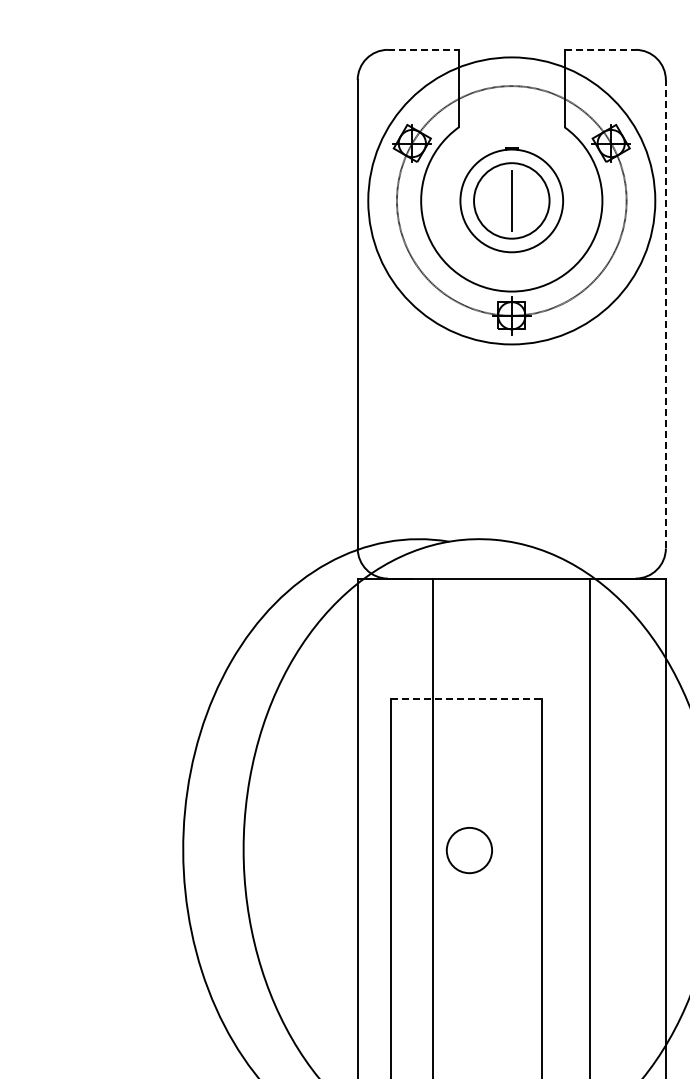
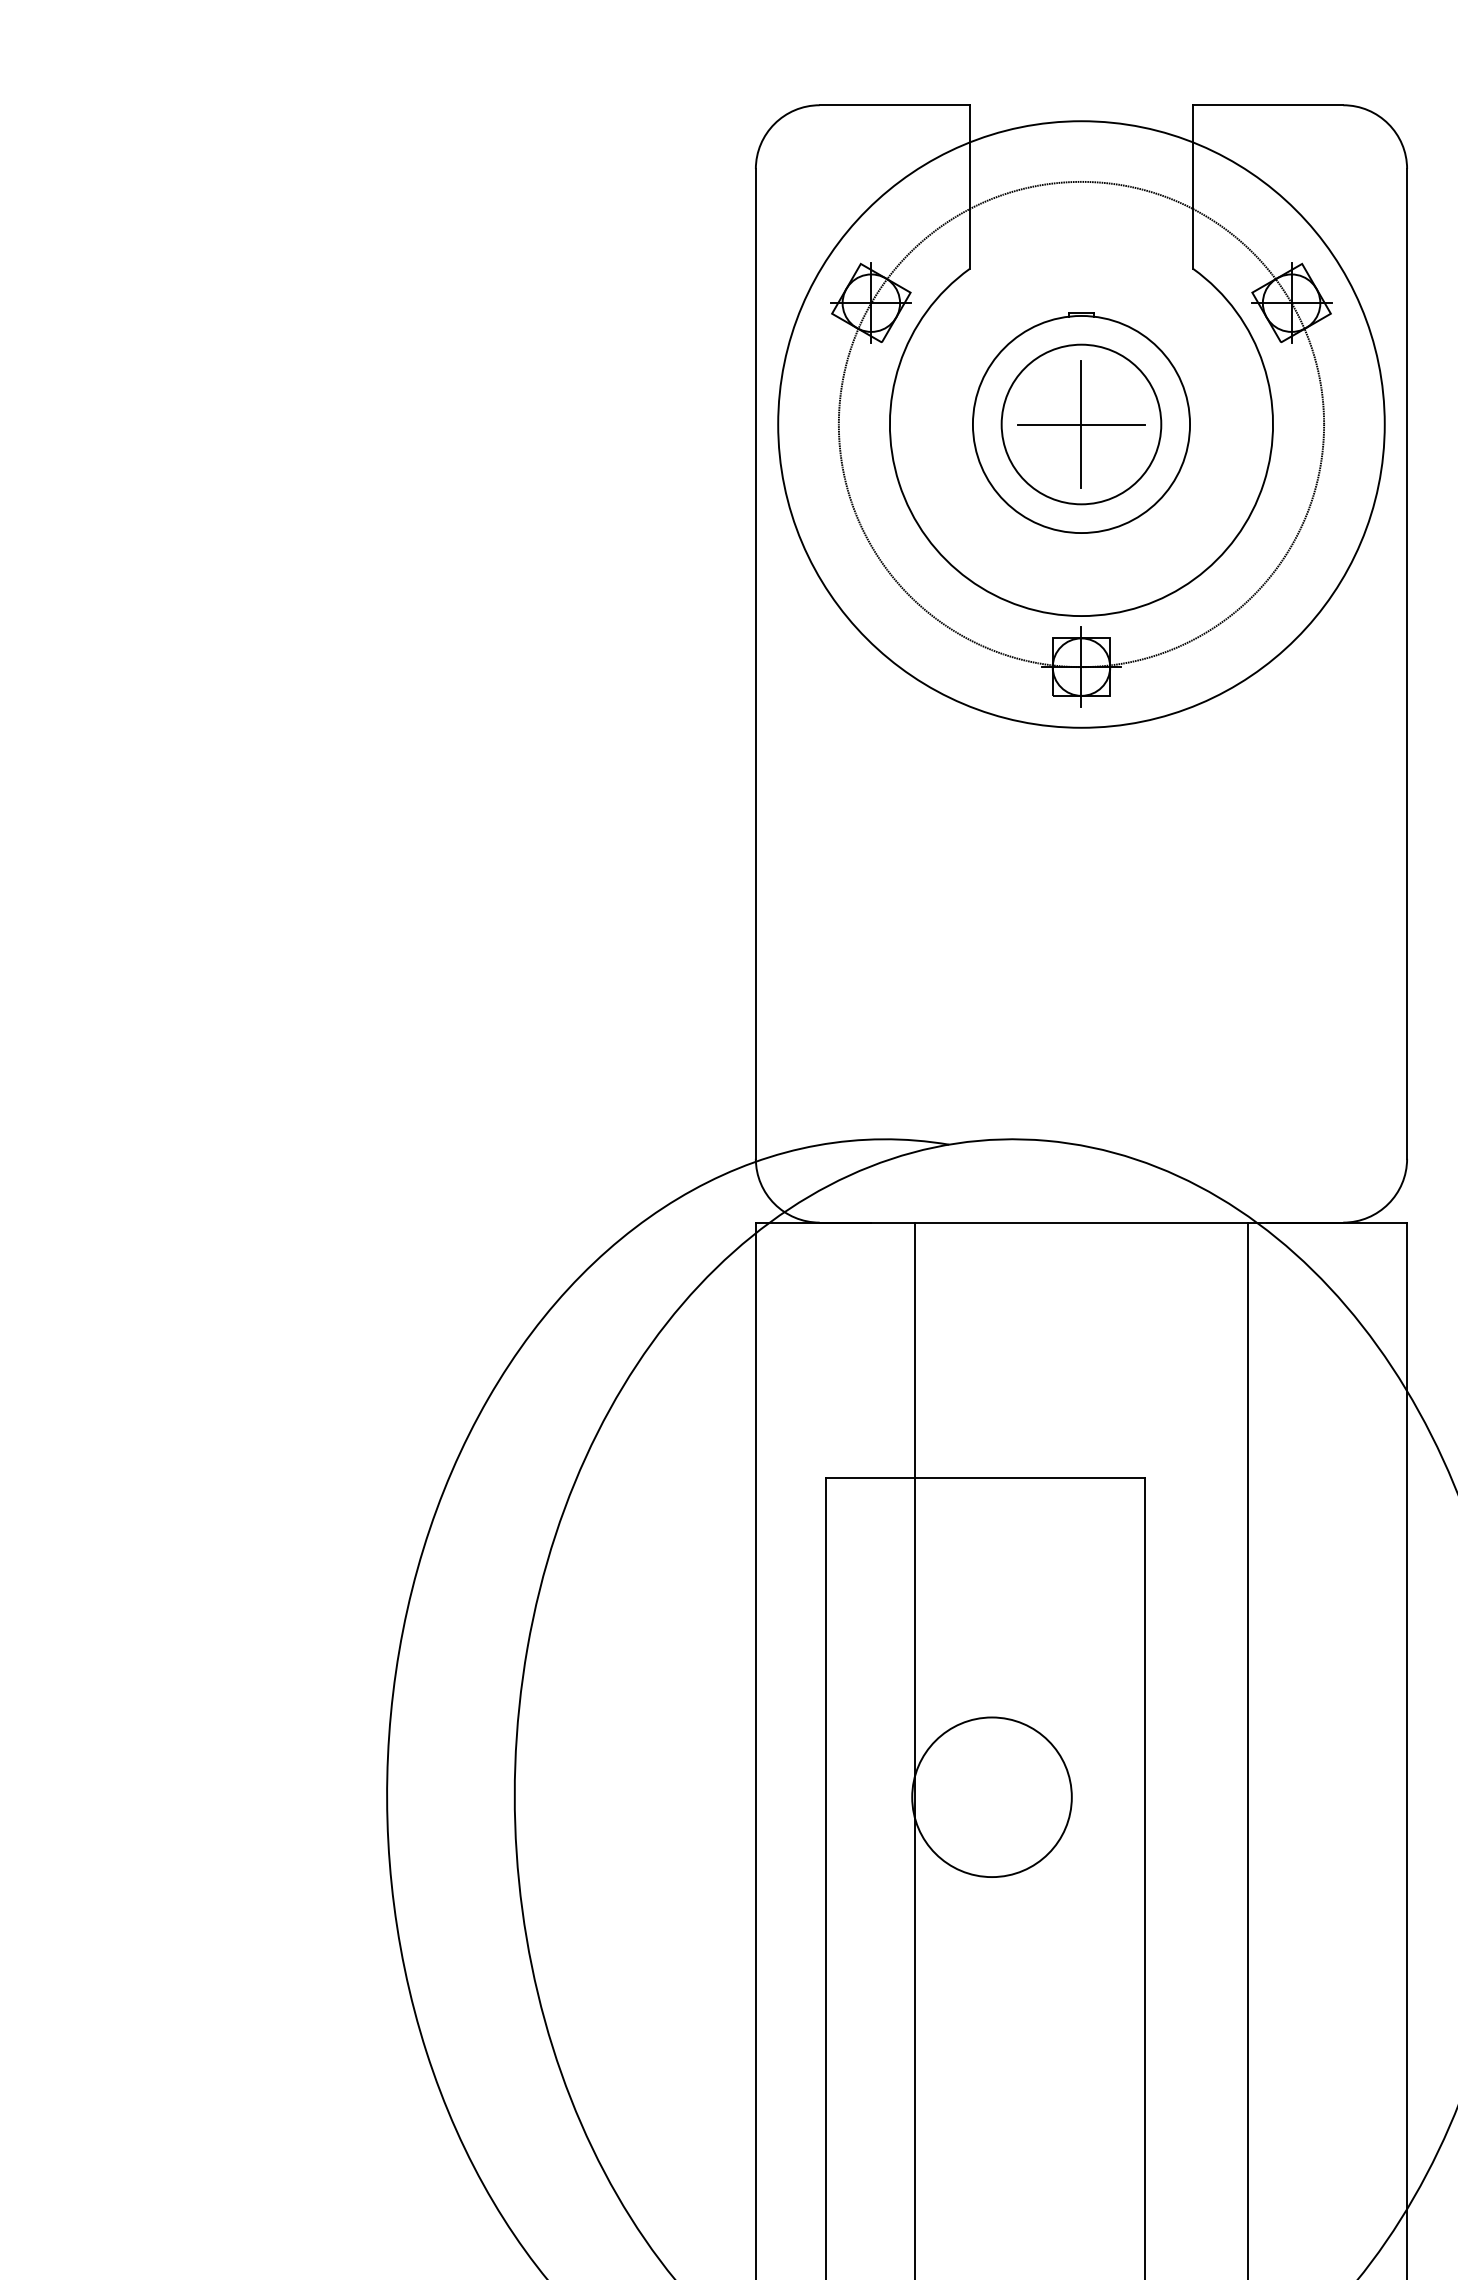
line: (423, 49) -> (894, 104), dashed -> solid
line: (600, 49) -> (1268, 104), dashed -> solid
line: (511, 200) -> (1080, 423), added
line: (665, 313) -> (1406, 662), dashed -> solid
line: (466, 699) -> (985, 1478), dashed -> solid
circle: (469, 850) -> (992, 1797), size x1.67

